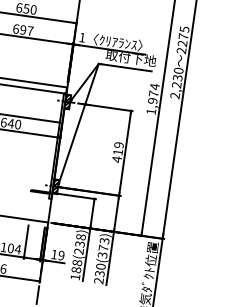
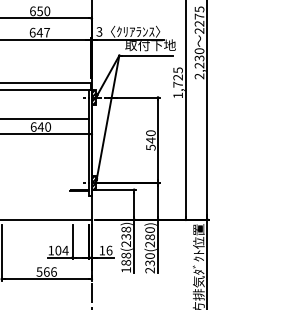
text: (22, 29) -> (39, 32), 697 -> 647
text: (82, 37) -> (99, 31), 1 -> 3
text: (153, 93) -> (177, 77), 1,974 -> 1,725
text: (117, 152) -> (150, 140), 419 -> 540
text: (102, 248) -> (149, 237), 230(373) -> 230(280)
text: (61, 255) -> (109, 250), 19 -> 16

